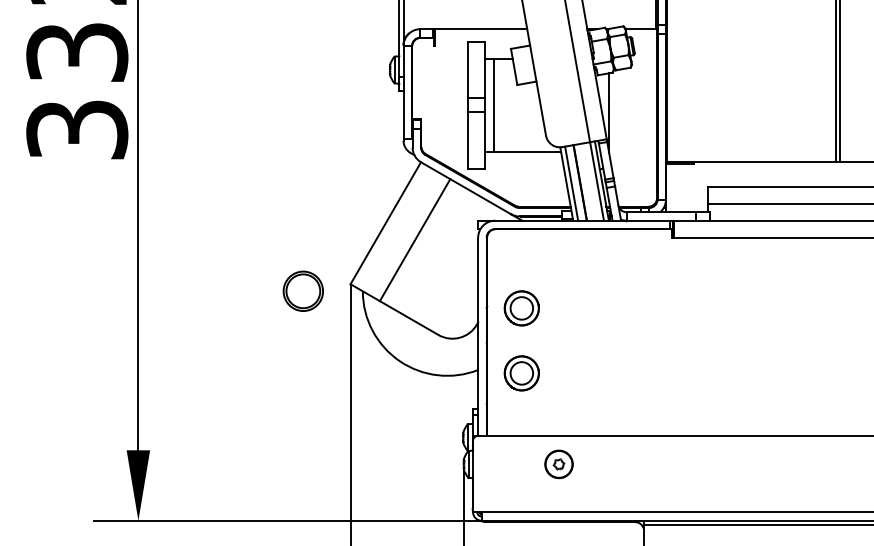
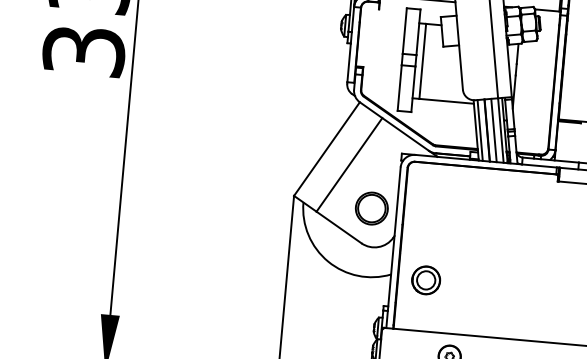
line: (588, 181) -> (493, 129), added
part: (302, 290) -> (371, 207), moved
part: (521, 308) -> (430, 227), removed

